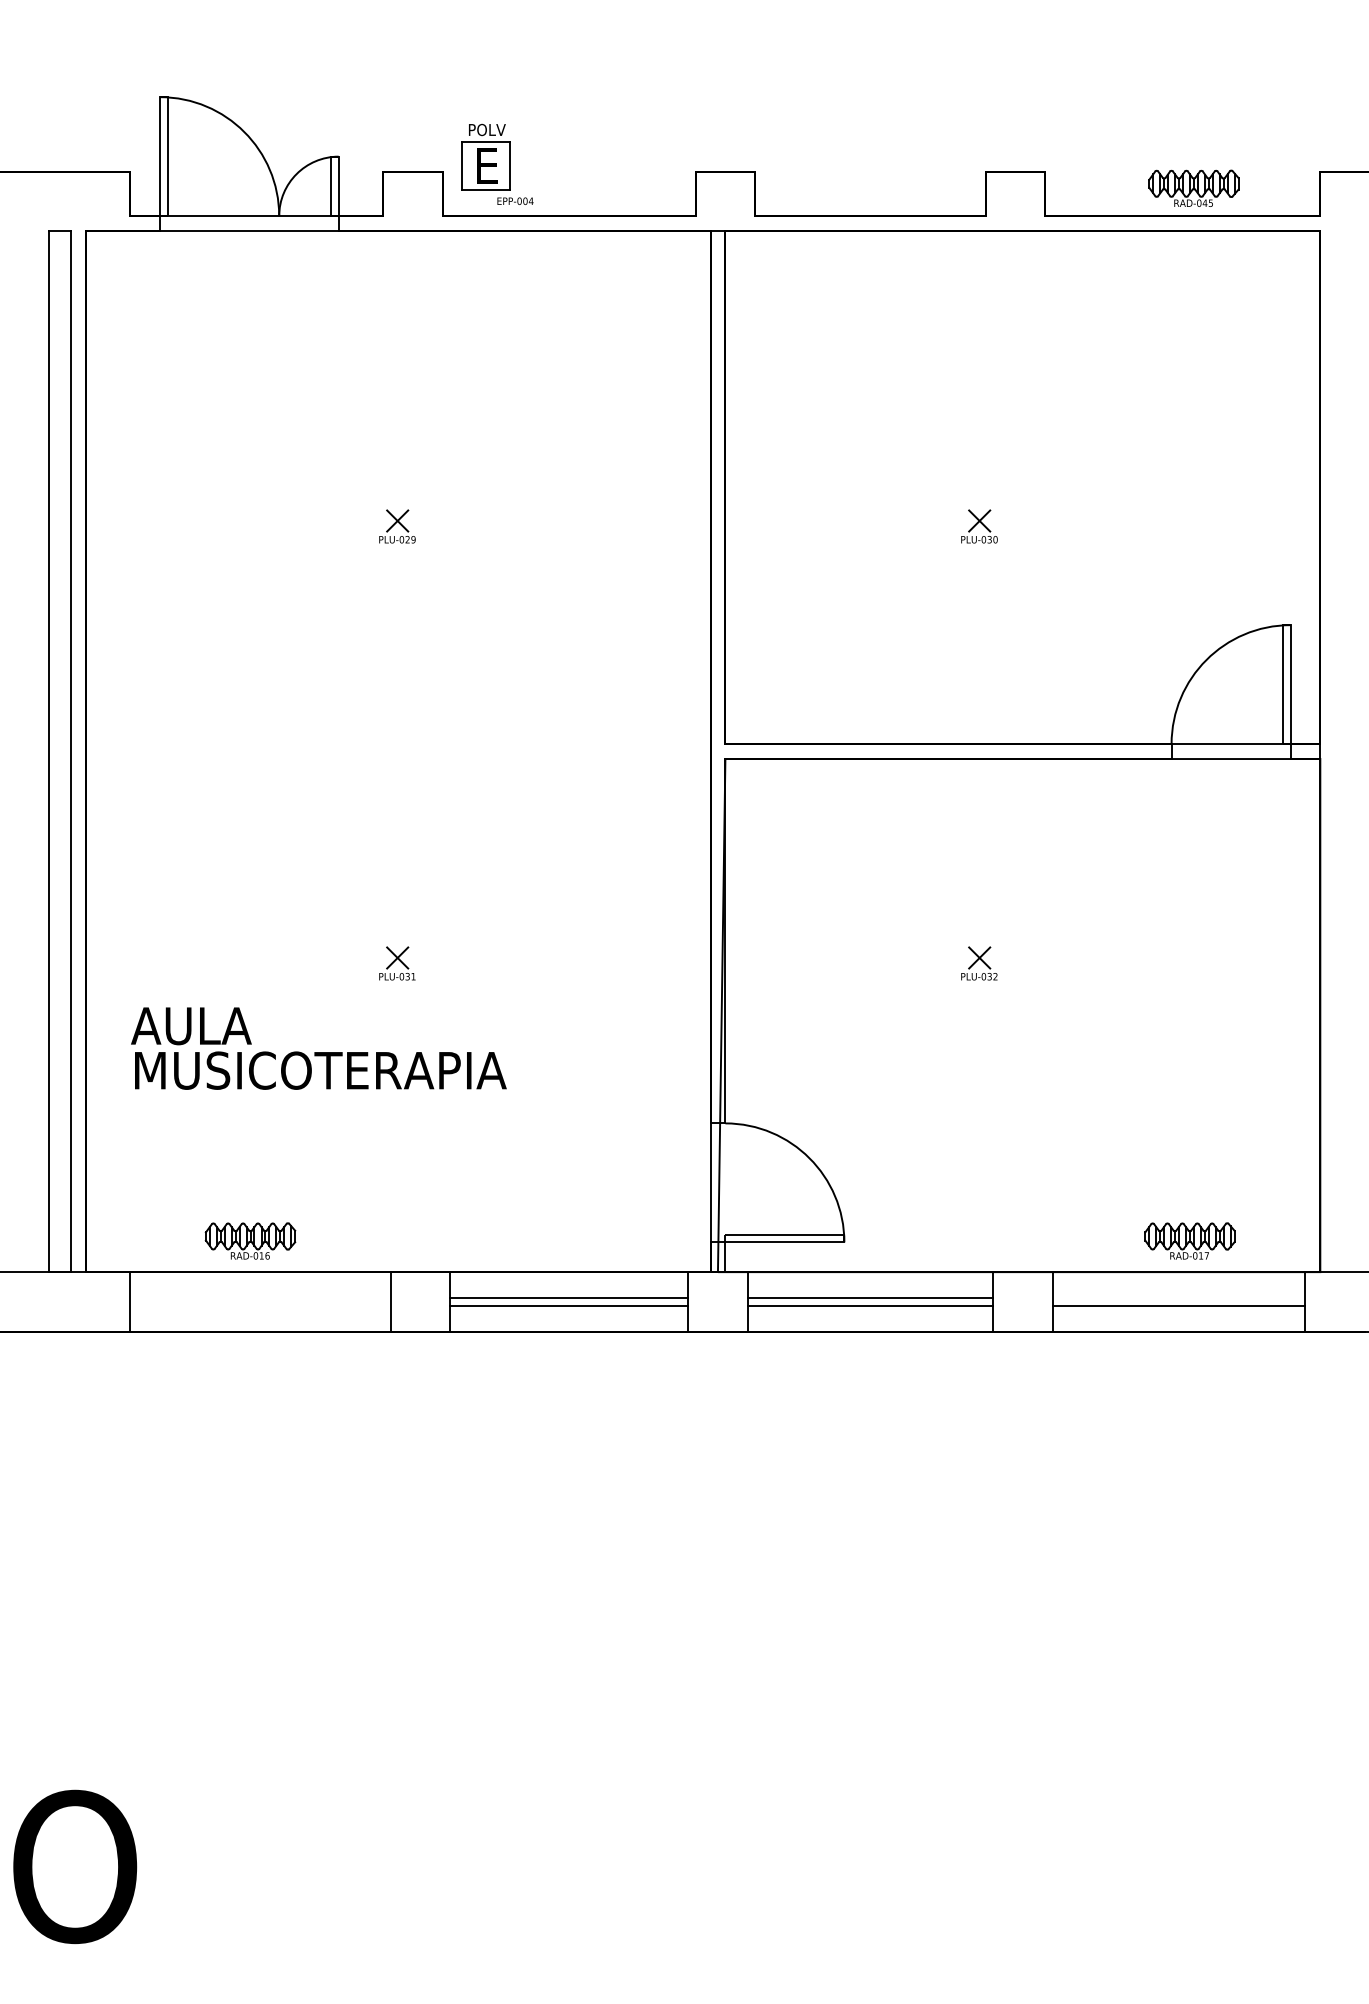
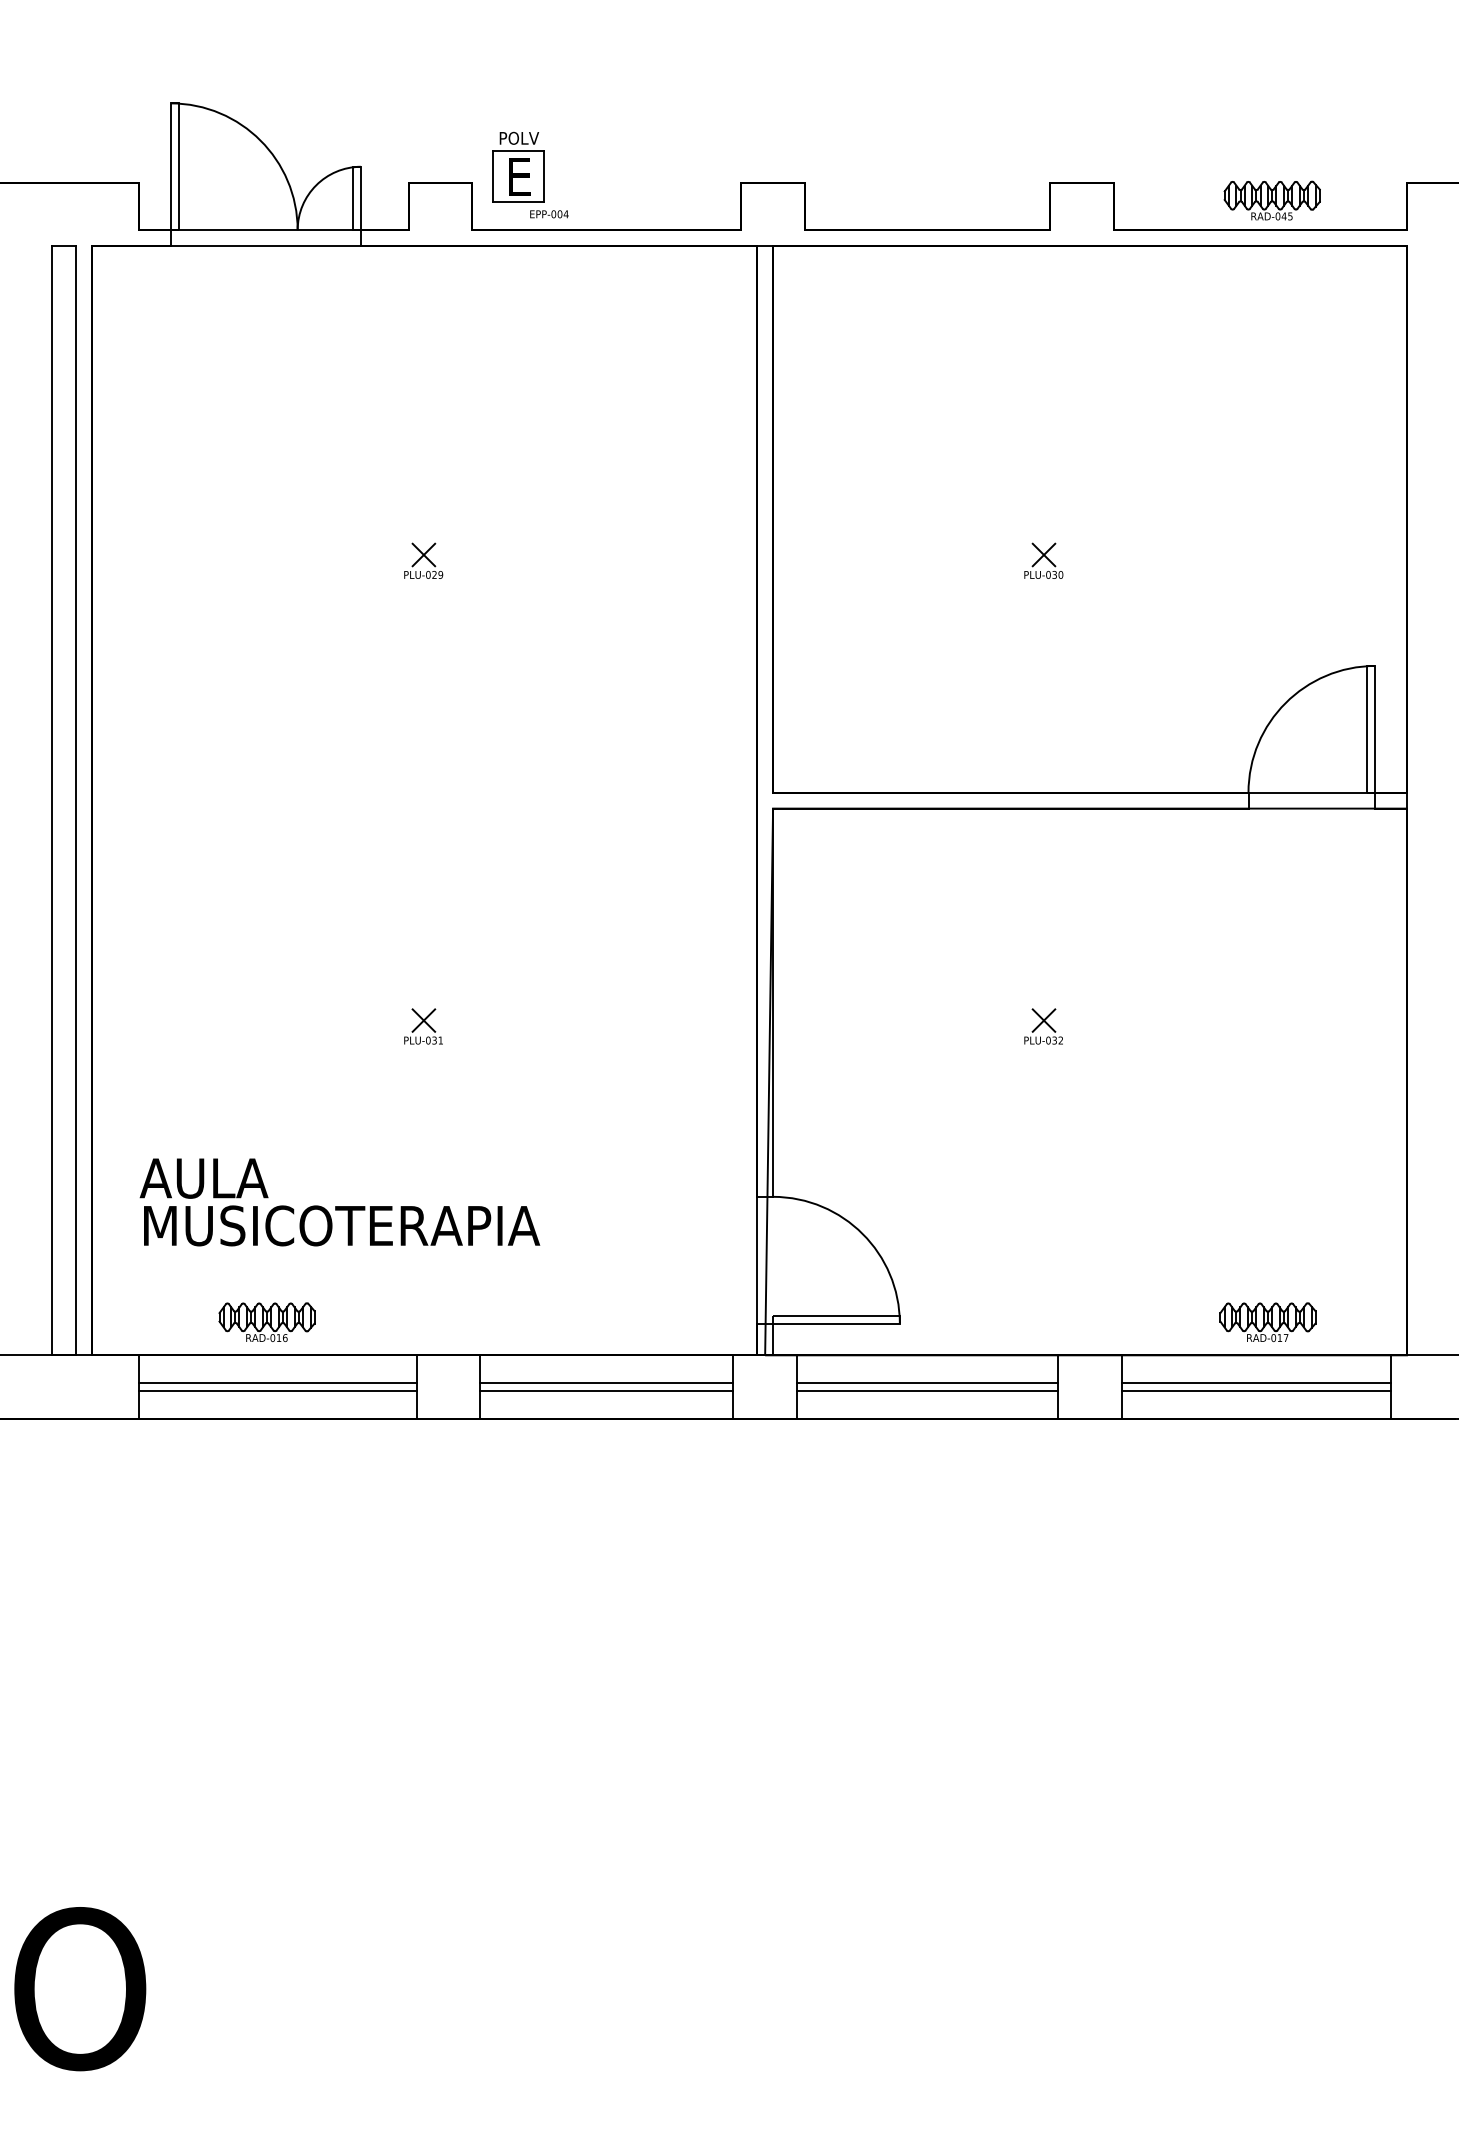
text: (318, 1048) -> (339, 1202), moved
line: (260, 1298) -> (277, 1383), added
line: (1178, 1298) -> (1255, 1383), added
line: (260, 1305) -> (277, 1390), added

